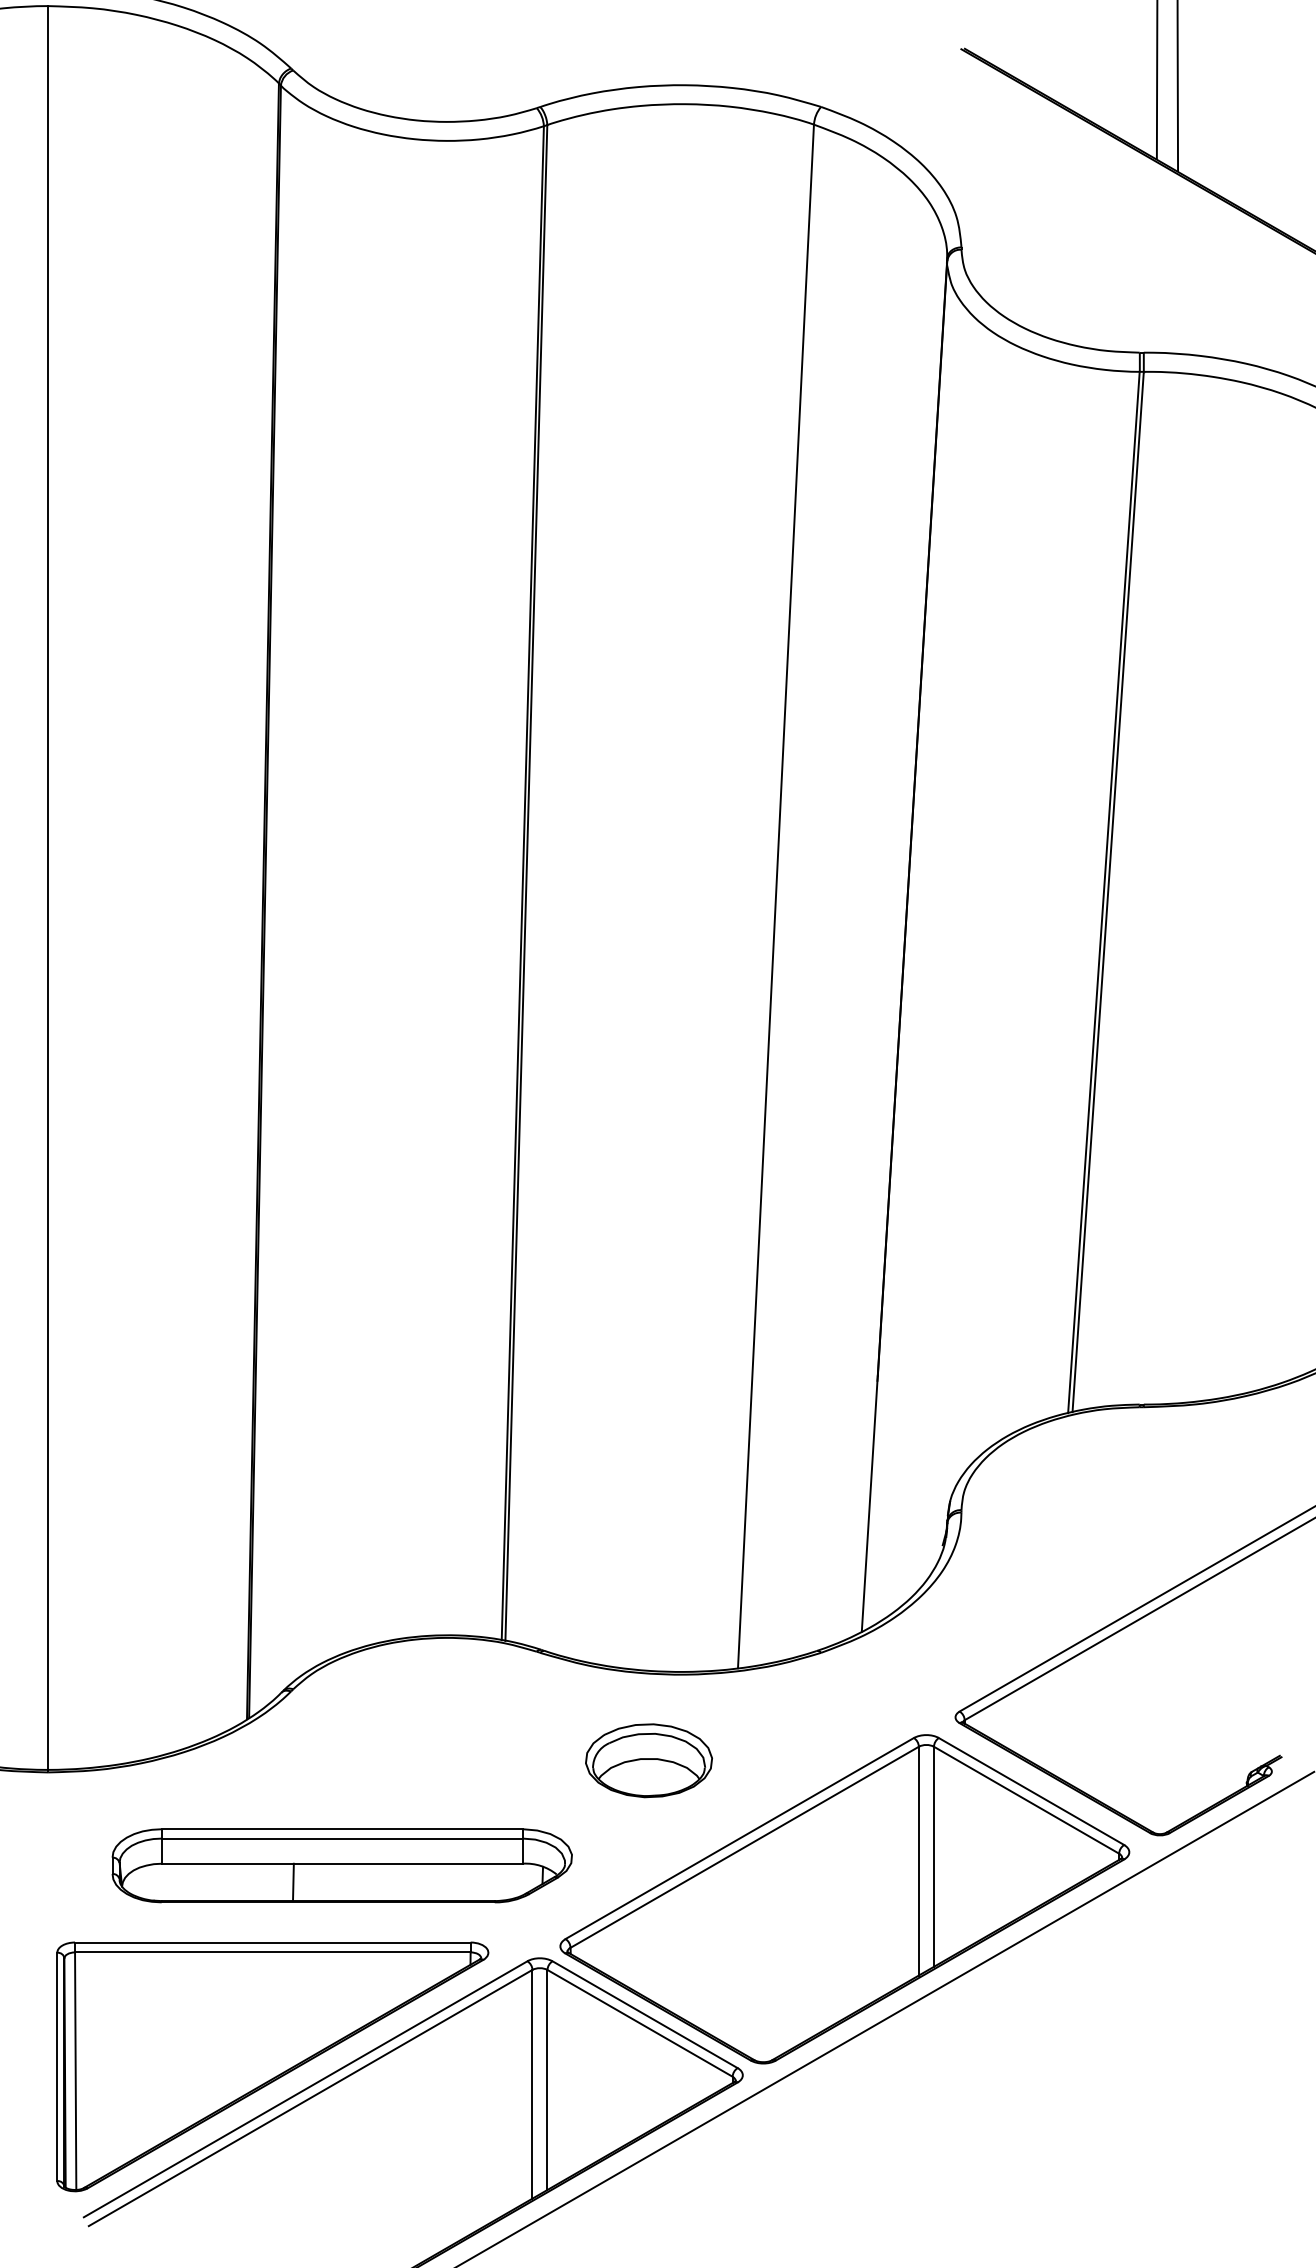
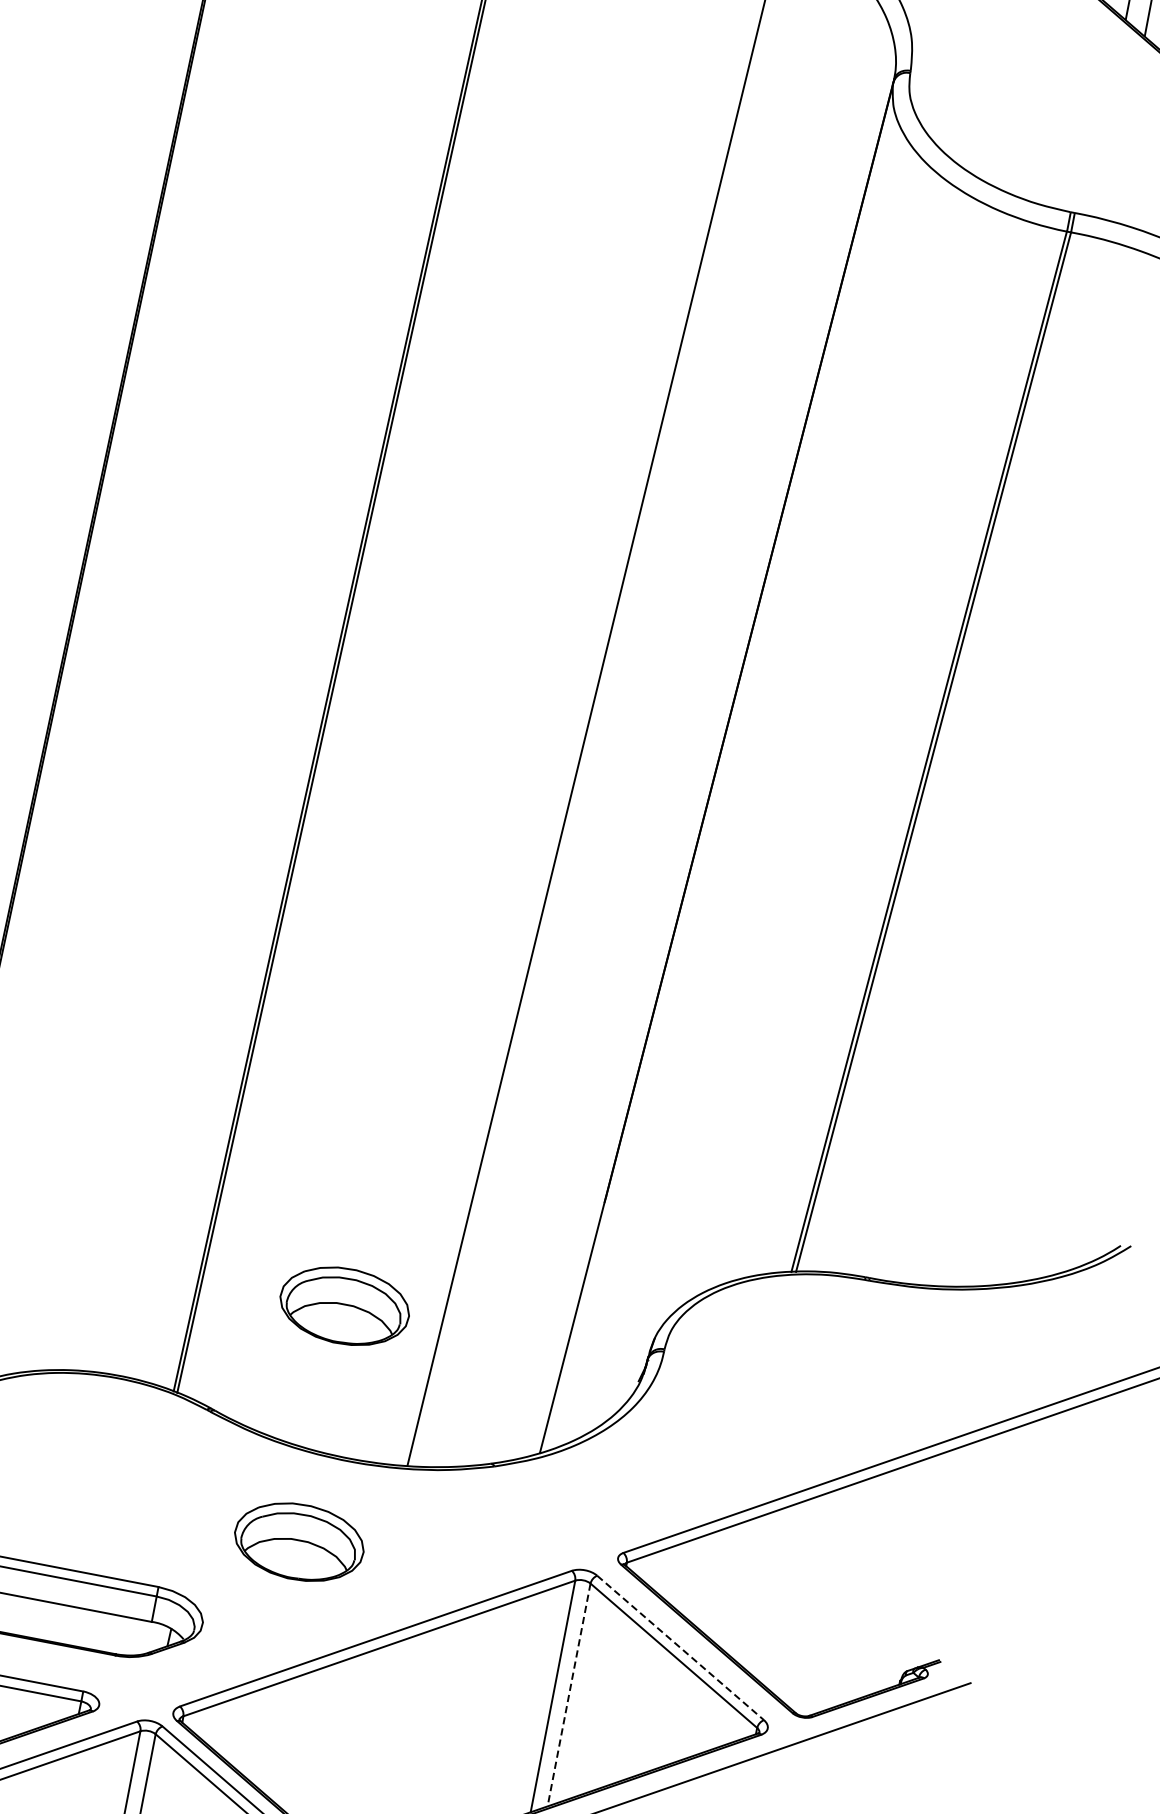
part: (648, 1527) -> (344, 1305), added
line: (1031, 1791) -> (680, 1647), solid -> dashed
line: (933, 1857) -> (568, 1695), solid -> dashed

